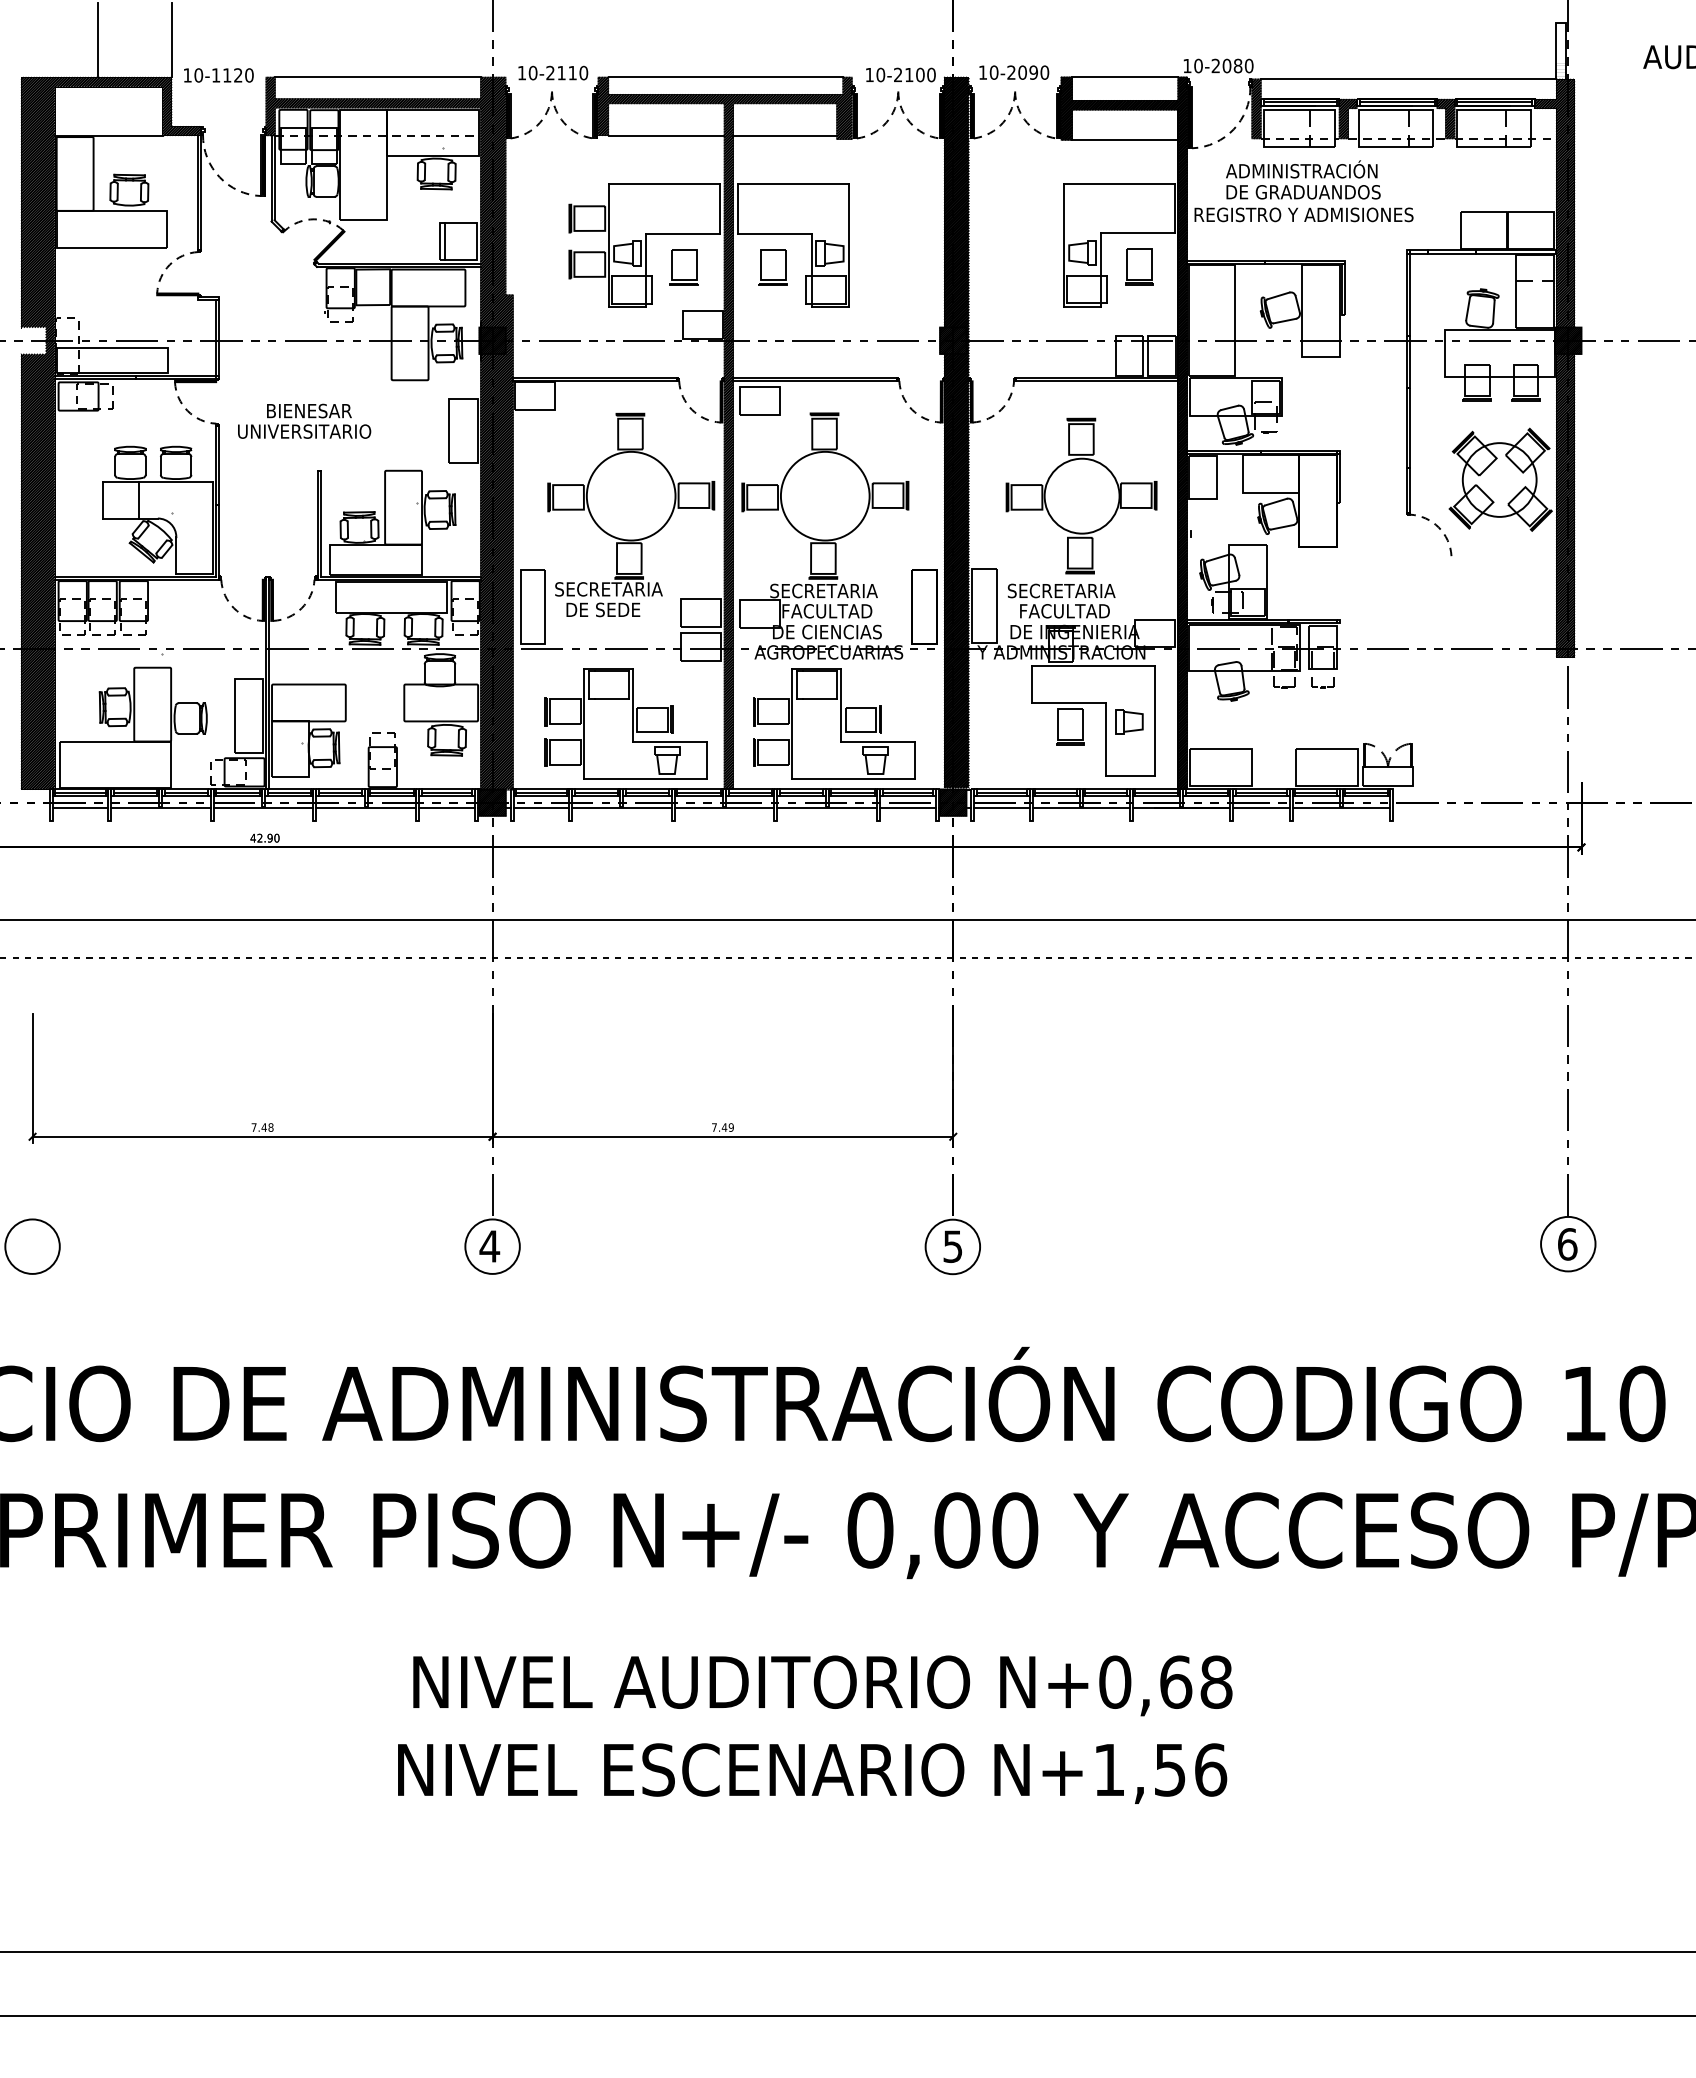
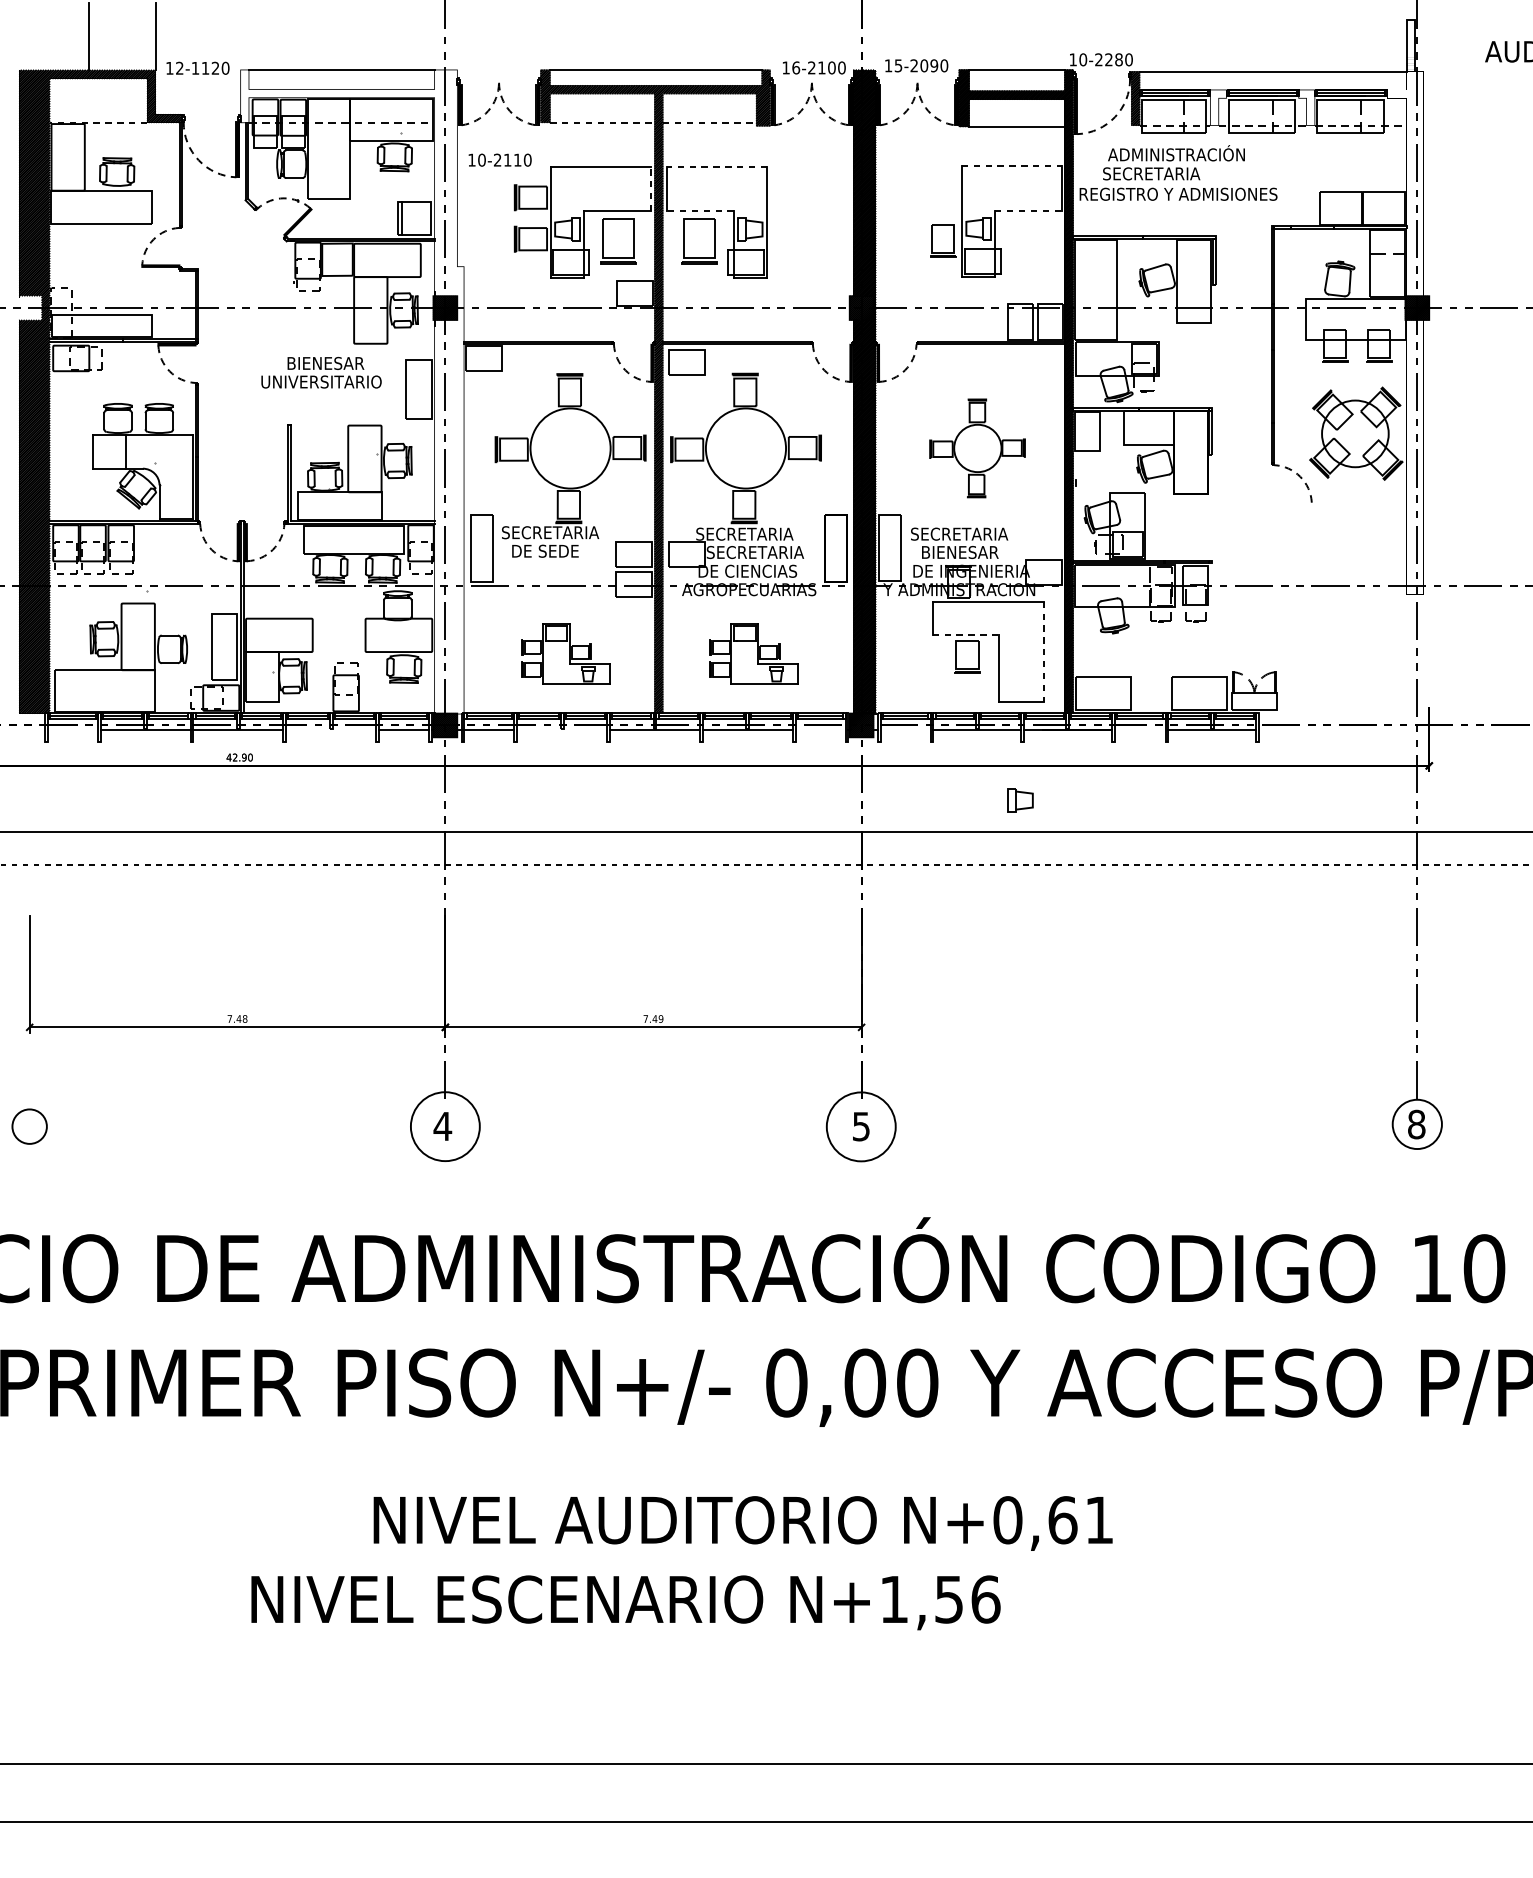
text: (1226, 65) -> (1108, 59), 10-2080 -> 10-2280
text: (553, 72) -> (500, 159), moved
text: (993, 72) -> (897, 65), 10-2090 -> 15-2090
text: (880, 74) -> (795, 67), 10-2100 -> 16-2100
text: (198, 75) -> (179, 68), 10-1120 -> 12-1120
hatch: (1348, 118) -> (1218, 107), removed
hatch: (1445, 118) -> (1306, 107), removed
line: (108, 135) -> (98, 122), solid -> dashed
line: (666, 135) -> (602, 122), solid -> dashed
line: (785, 135) -> (710, 122), solid -> dashed
line: (1119, 183) -> (1011, 165), solid -> dashed
line: (792, 184) -> (716, 166), solid -> dashed
text: (1300, 192) -> (1175, 174), DE GRADUANDOS -> SECRETARIA
hatch: (1554, 203) -> (1404, 184), removed
line: (719, 208) -> (650, 188), solid -> dashed
line: (1137, 232) -> (1028, 210), solid -> dashed
line: (774, 233) -> (700, 211), solid -> dashed
part: (1139, 266) -> (943, 240), moved
part: (683, 267) -> (617, 241), size x1.4
part: (772, 267) -> (698, 241), size x1.4
text: (304, 420) -> (321, 371), moved
hatch: (389, 433) -> (352, 391), removed
part: (1081, 495) -> (977, 447), size x0.7
hatch: (1565, 505) -> (1414, 456), removed
text: (835, 611) -> (755, 552), FACULTAD -> SECRETARIA
text: (1065, 611) -> (963, 552), FACULTAD -> BIENESAR
line: (1068, 702) -> (965, 634), solid -> dashed
part: (1129, 721) -> (1020, 800), moved
line: (1154, 721) -> (1043, 652), solid -> dashed
part: (625, 723) -> (565, 653), size x0.6
part: (834, 723) -> (754, 653), size x0.6
line: (79, 807) -> (72, 729), removed
line: (366, 807) -> (331, 729), removed
line: (621, 807) -> (561, 729), removed
line: (907, 807) -> (820, 729), removed
line: (1001, 807) -> (905, 729), removed
line: (1261, 807) -> (1140, 729), removed
text: (1567, 1244) -> (1416, 1124), 6 -> 8
circle: (32, 1246) -> (29, 1126), size x0.7
circle: (492, 1246) -> (445, 1126), size x1.4
circle: (952, 1246) -> (860, 1126), size x1.4
text: (1216, 1681) -> (1099, 1519), N+0,68 -> N+0,61
text: (812, 1773) -> (625, 1602), moved

